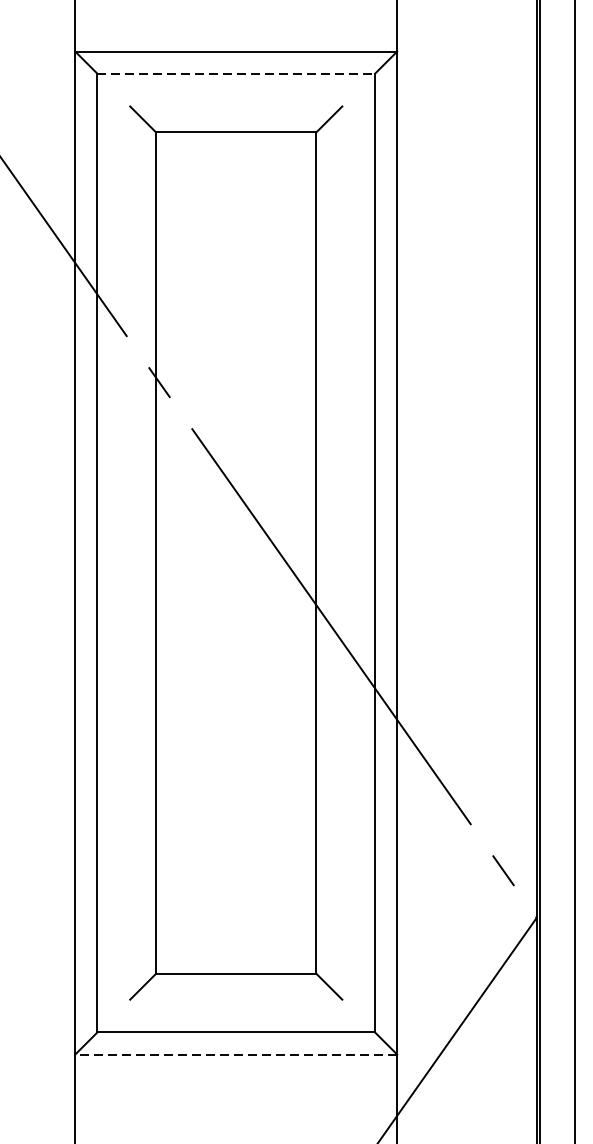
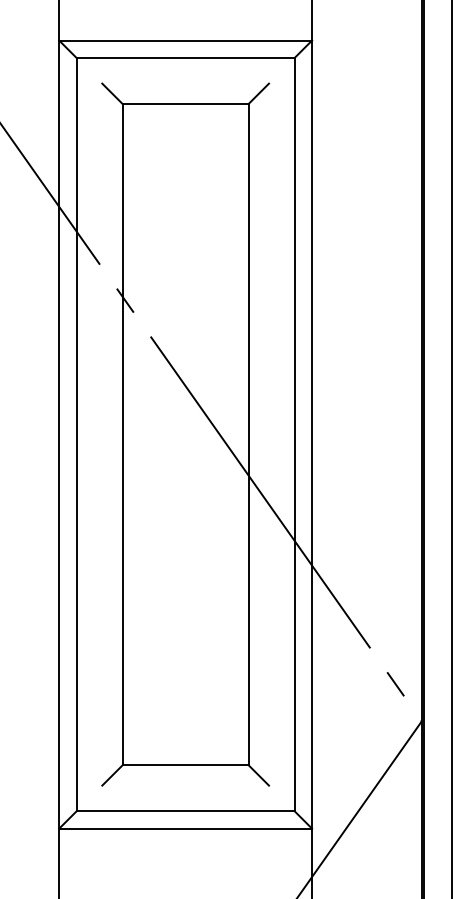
line: (237, 73) -> (186, 57), dashed -> solid
line: (236, 1054) -> (185, 828), dashed -> solid

